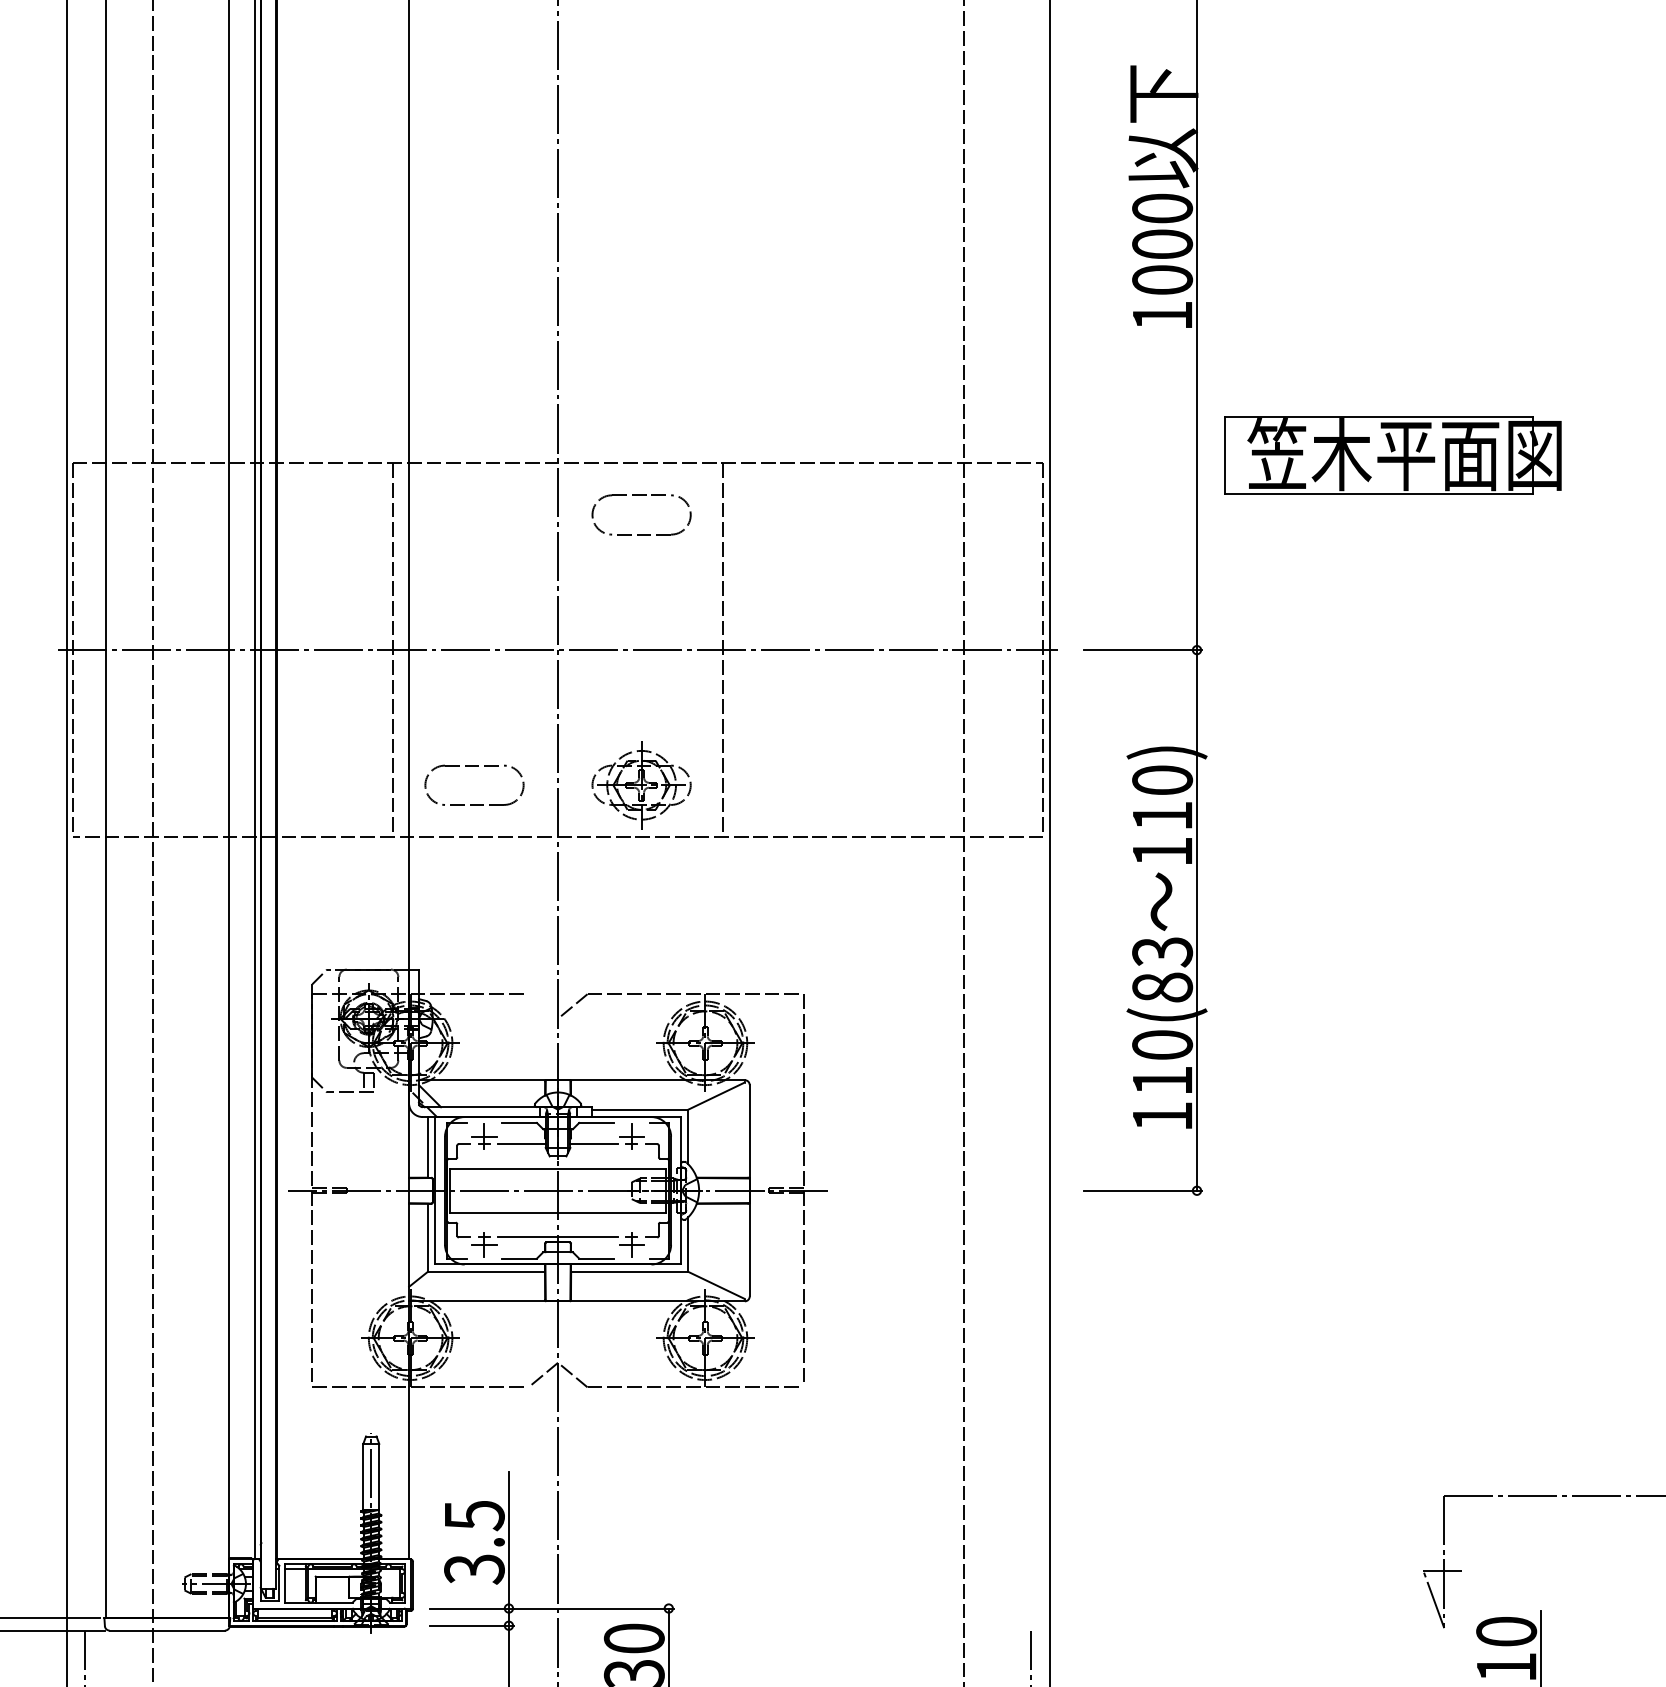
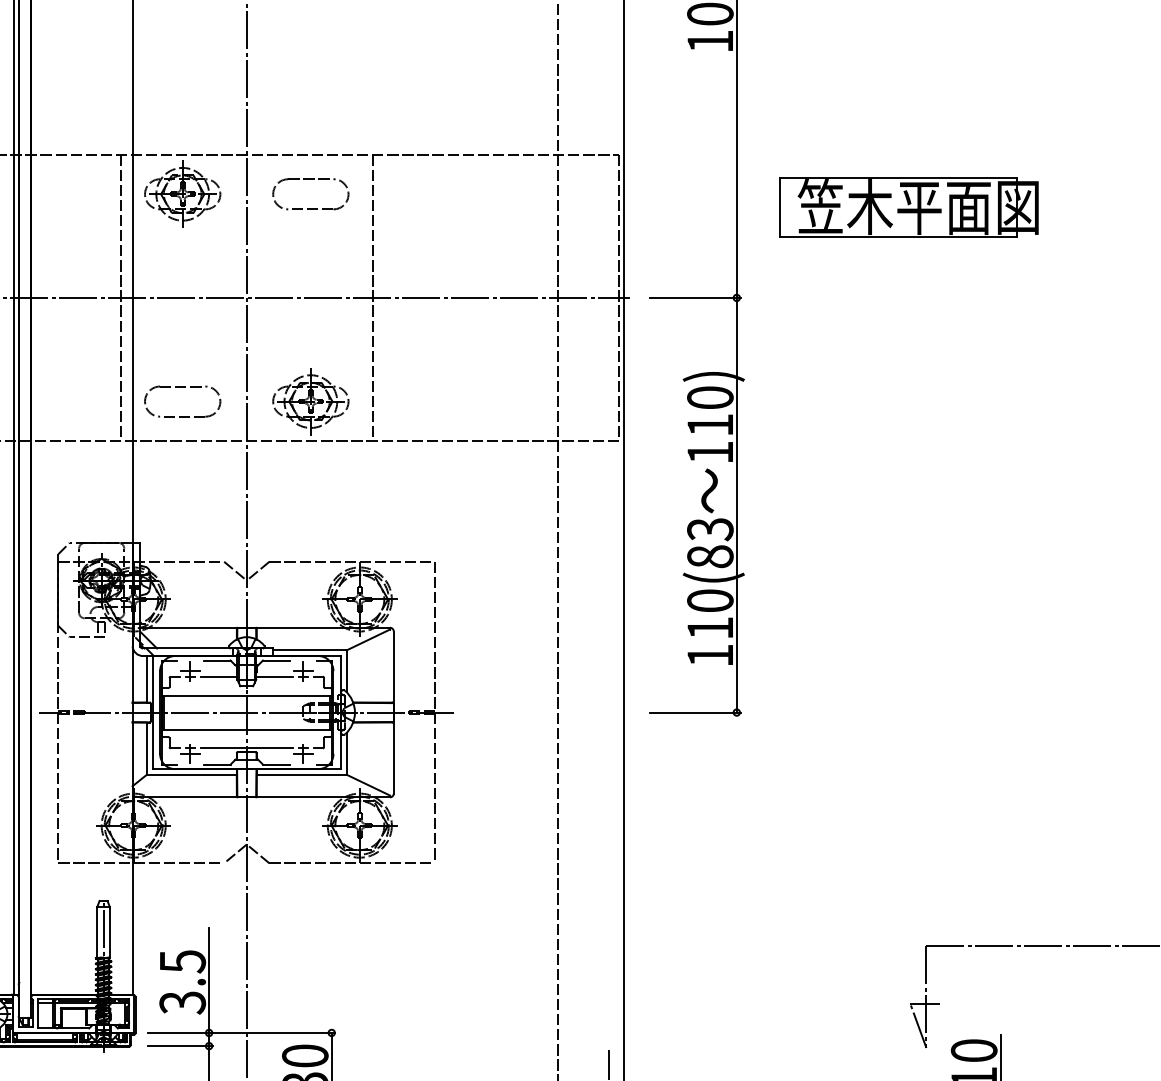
part: (1392, 455) -> (908, 207), moved
part: (474, 514) -> (182, 193), added
line: (543, 1006) -> (235, 571), added

